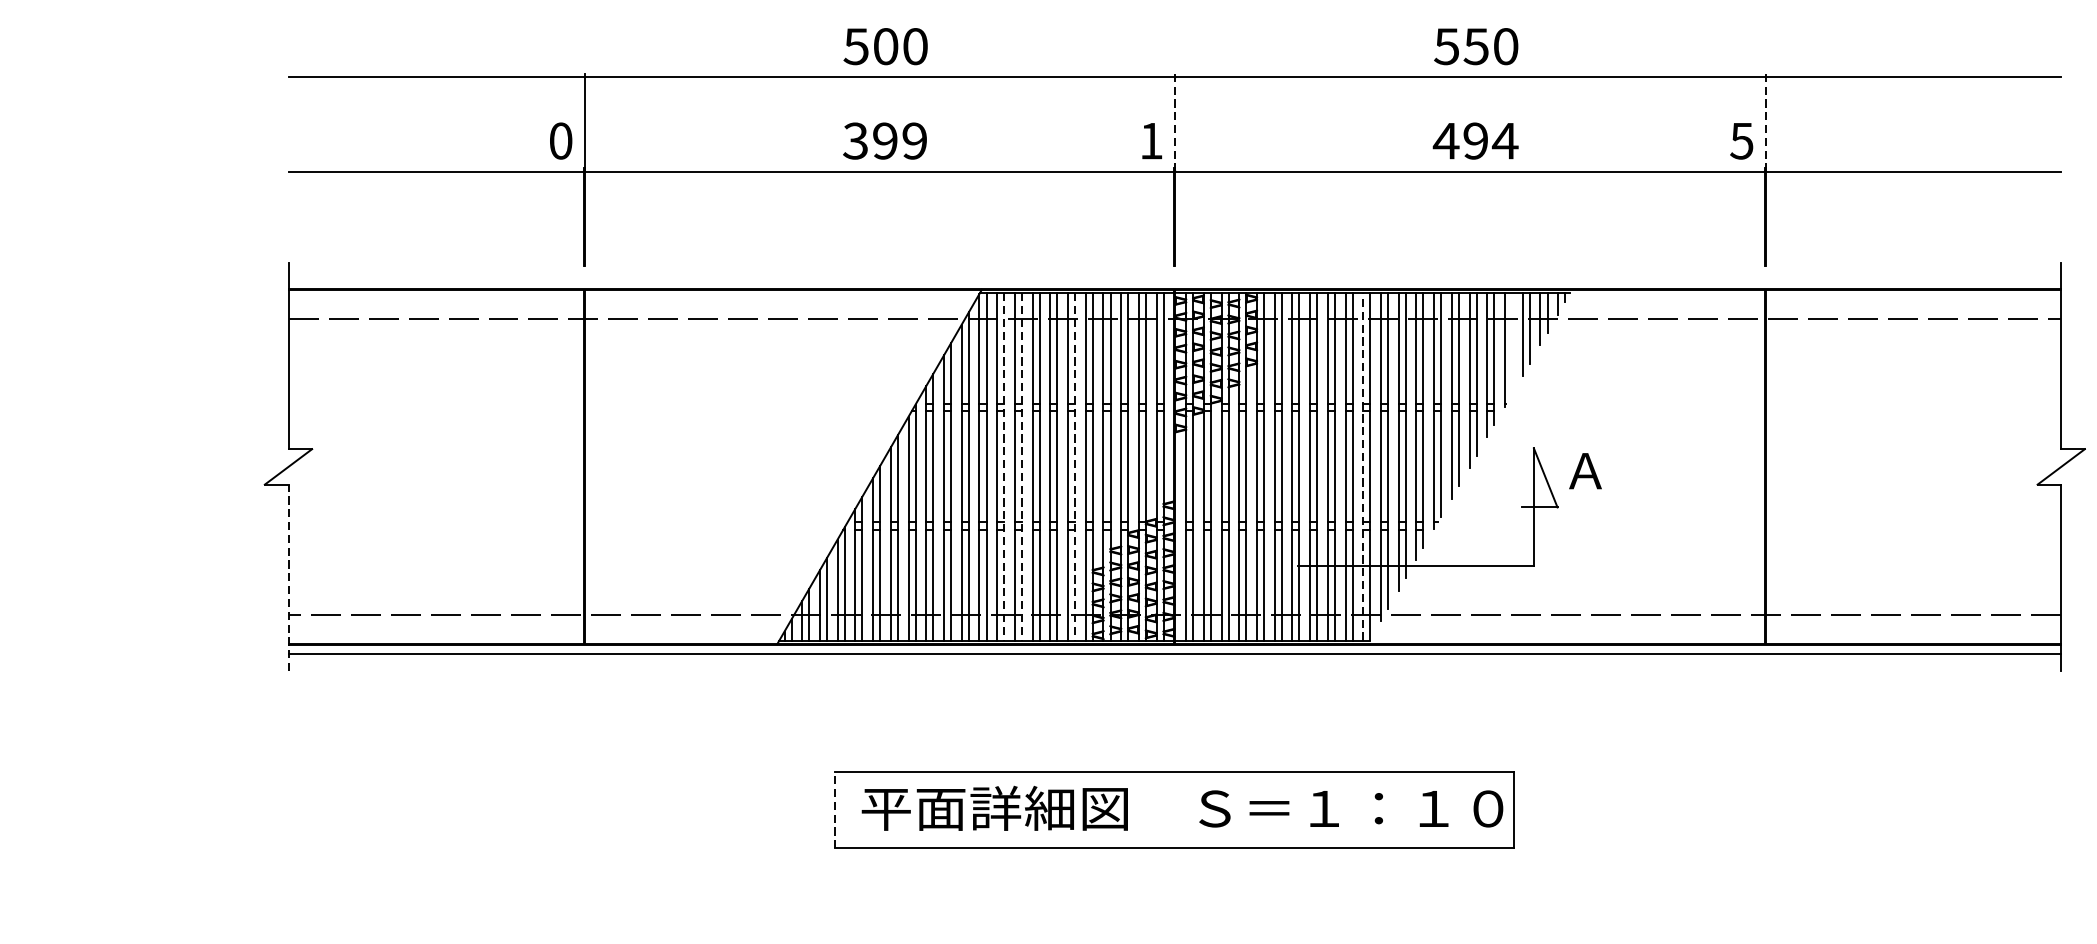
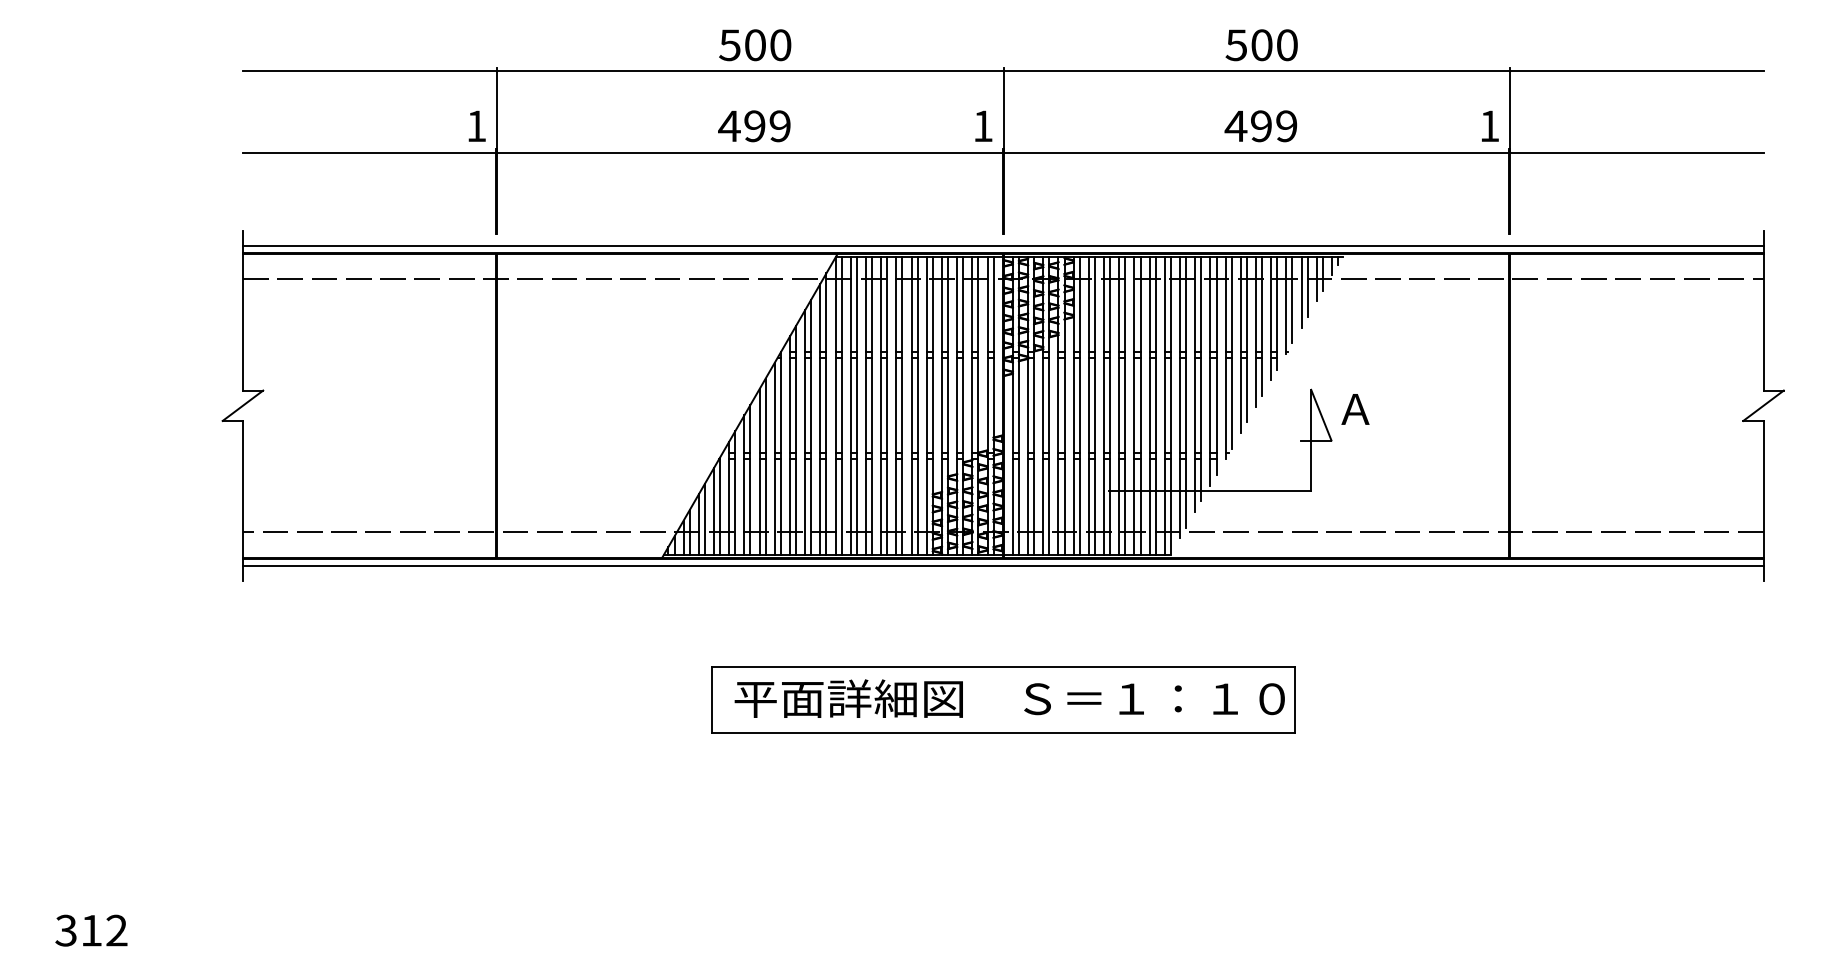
text: (1475, 46) -> (1261, 45), 550 -> 500
line: (1175, 121) -> (1003, 109), dashed -> solid
line: (1766, 121) -> (1510, 109), dashed -> solid
text: (560, 141) -> (476, 126), 0 -> 1
text: (855, 141) -> (729, 126), 399 -> 499
text: (1505, 141) -> (1286, 126), 494 -> 499
text: (1741, 141) -> (1489, 126), 5 -> 1
line: (1173, 280) -> (1002, 245), added
line: (1512, 343) -> (1292, 299), added
line: (1003, 466) -> (856, 405), dashed -> solid
line: (1022, 466) -> (872, 405), dashed -> solid
line: (1074, 466) -> (917, 405), dashed -> solid
line: (1362, 466) -> (1164, 405), dashed -> solid
line: (287, 577) -> (242, 500), dashed -> solid
line: (834, 810) -> (711, 700), dashed -> solid

